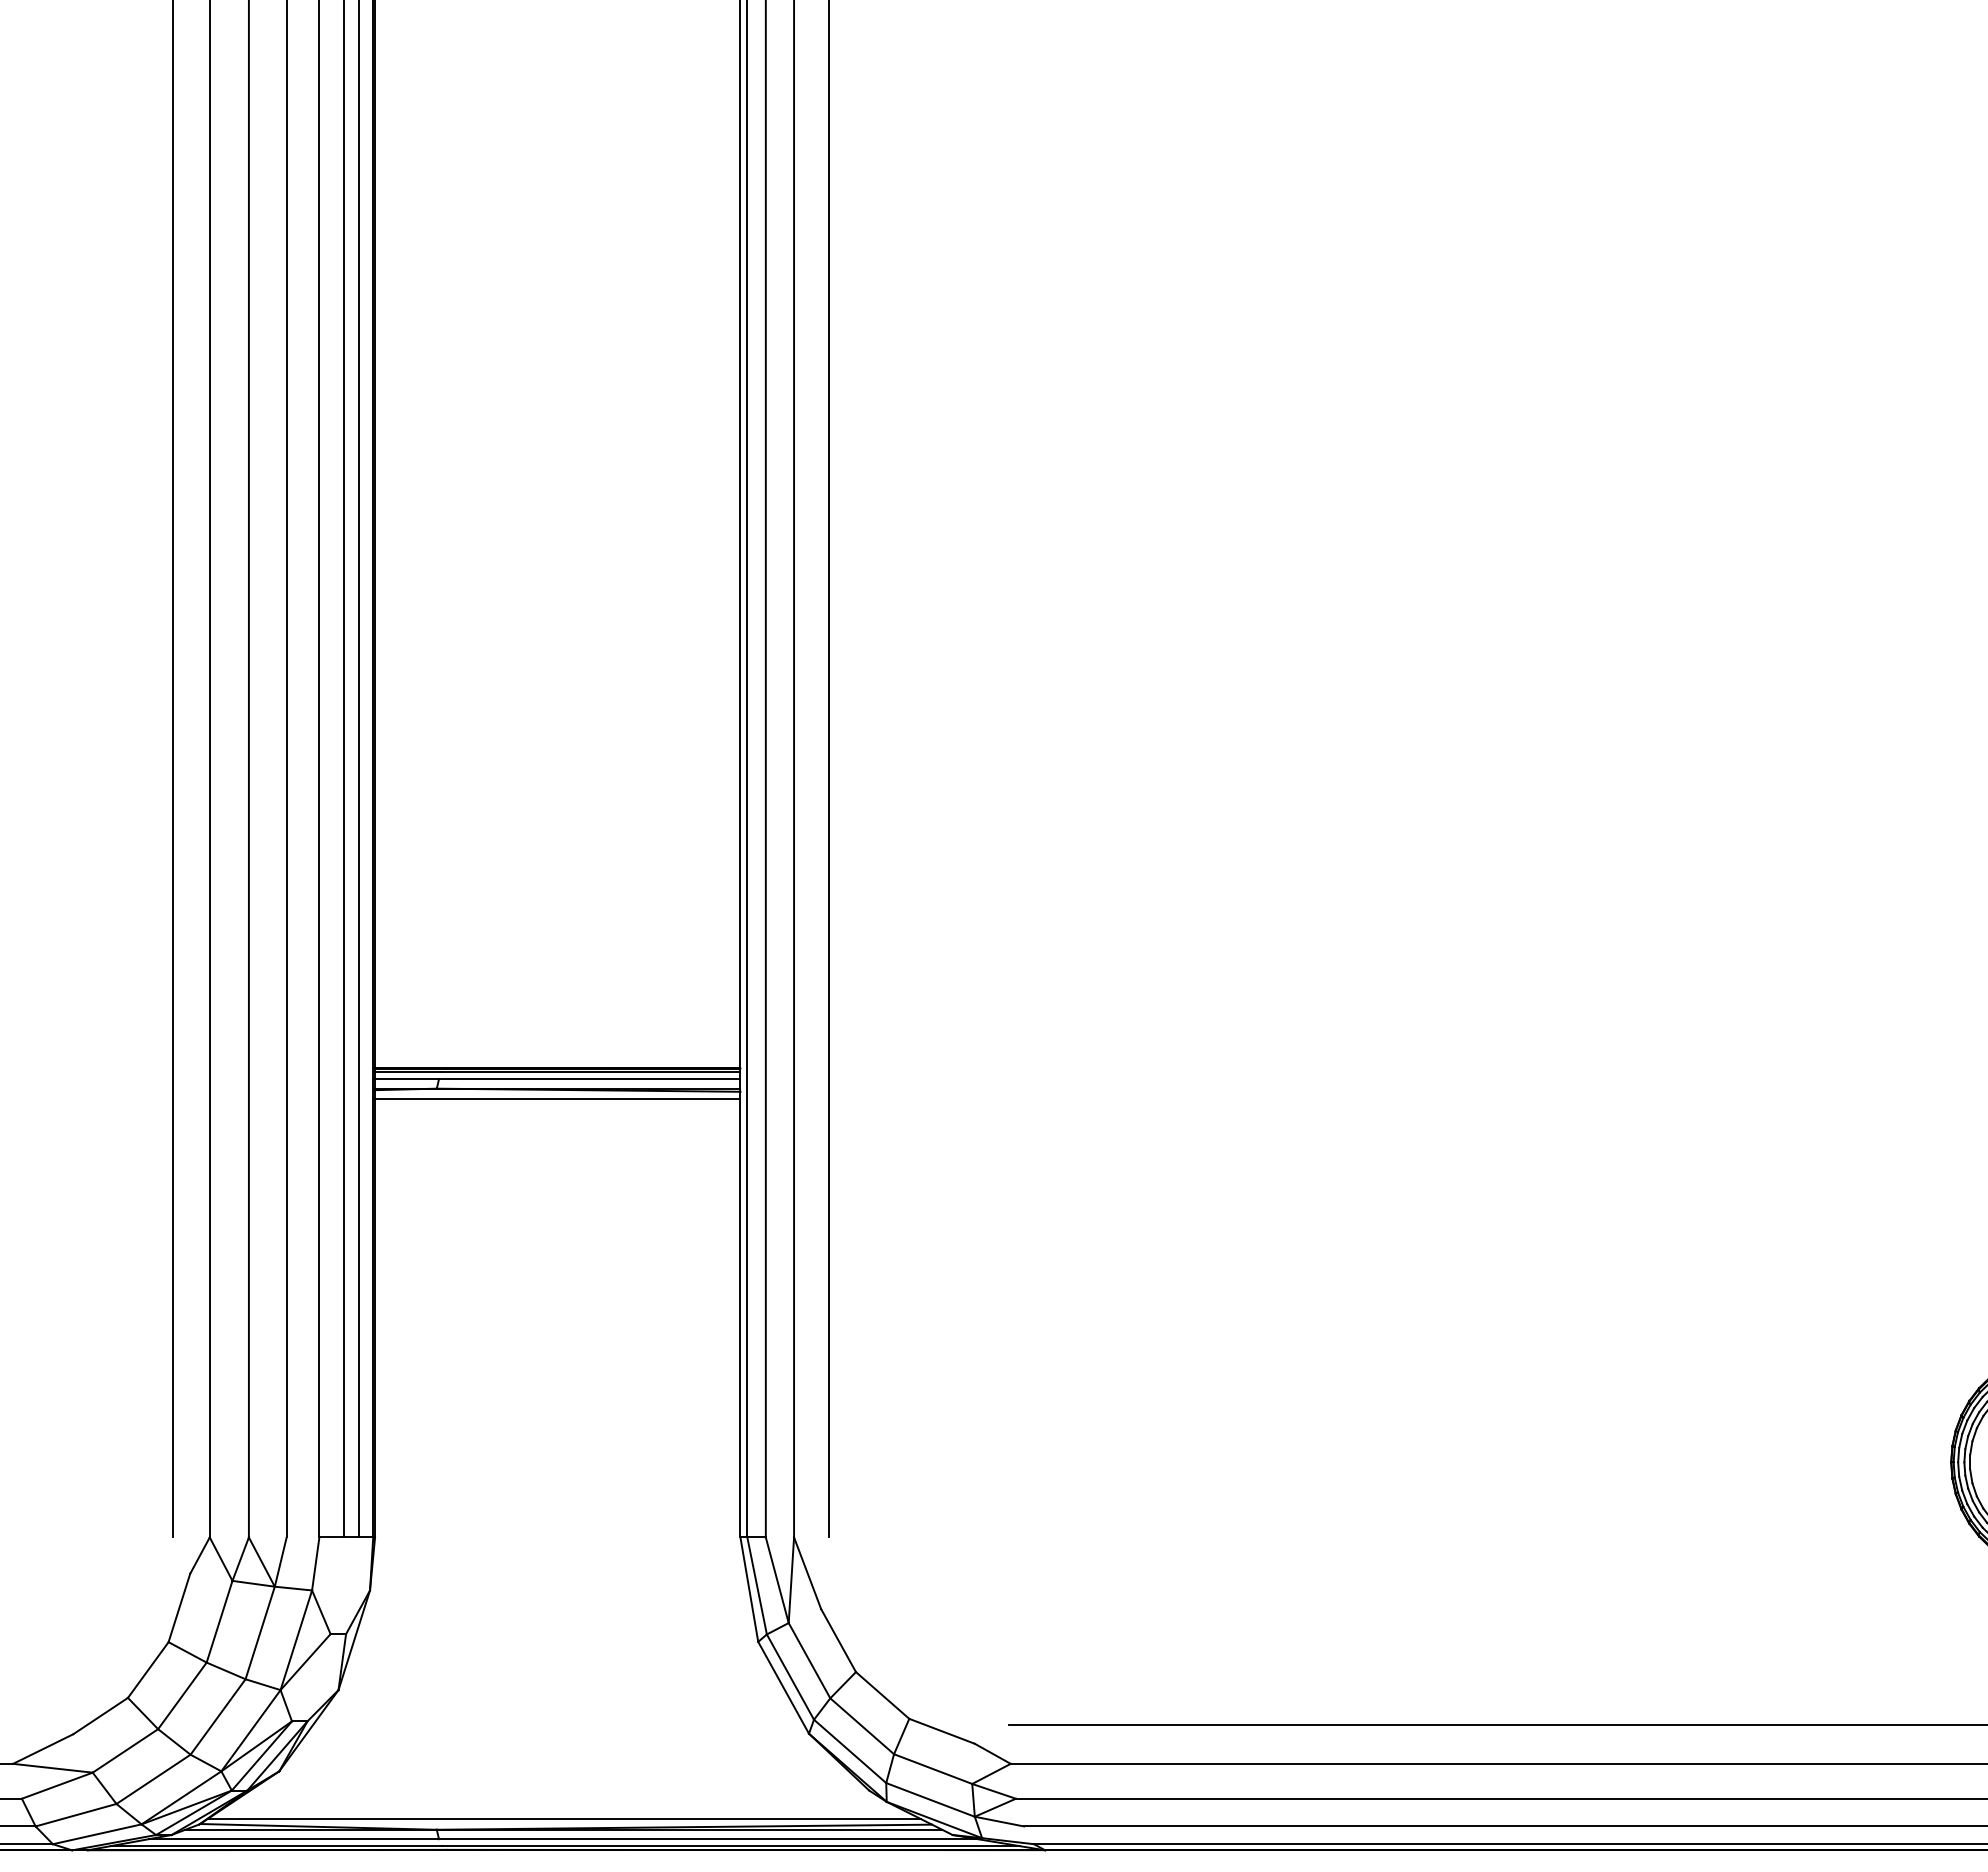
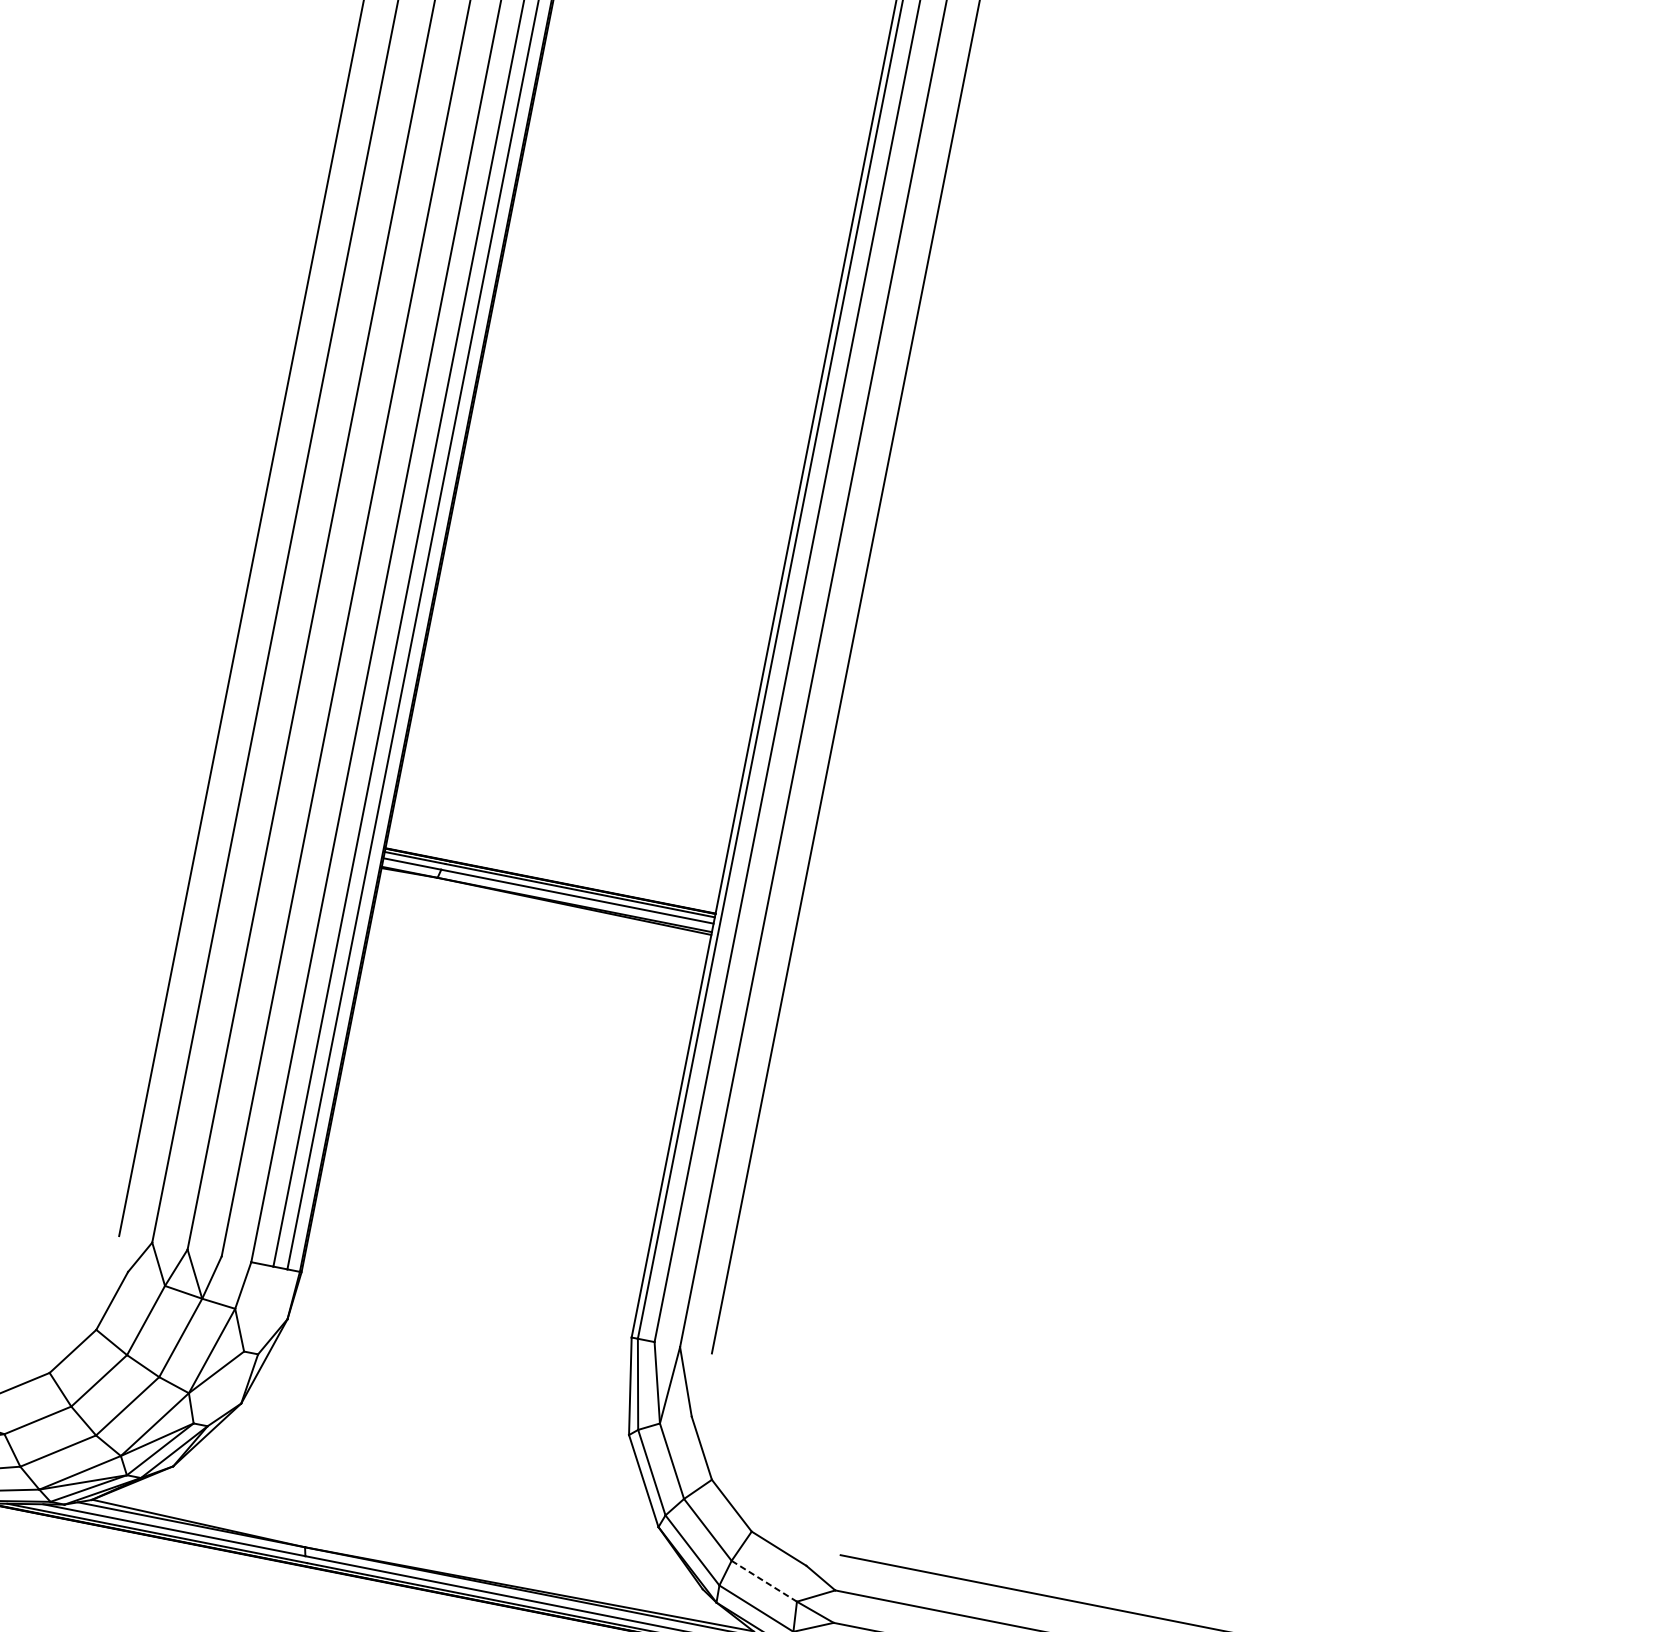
line: (557, 1099) -> (544, 909), removed
line: (933, 1769) -> (764, 1581), solid -> dashed
line: (563, 1819) -> (421, 1560), removed

